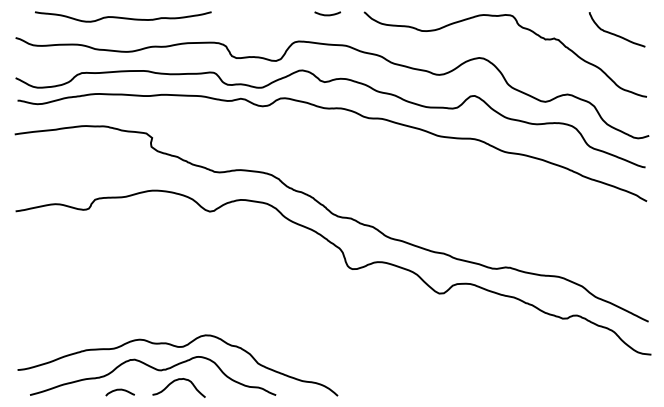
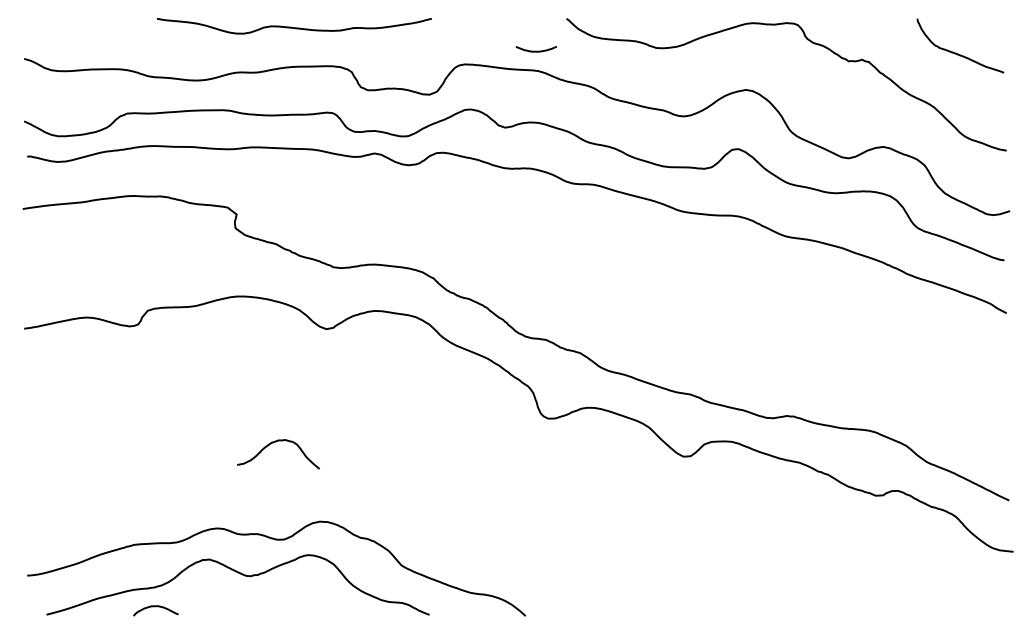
curve: (327, 14) -> (535, 50), moved
curve: (123, 17) -> (294, 27), moved
curve: (175, 381) -> (272, 444), moved
curve: (119, 390) -> (154, 607), moved

